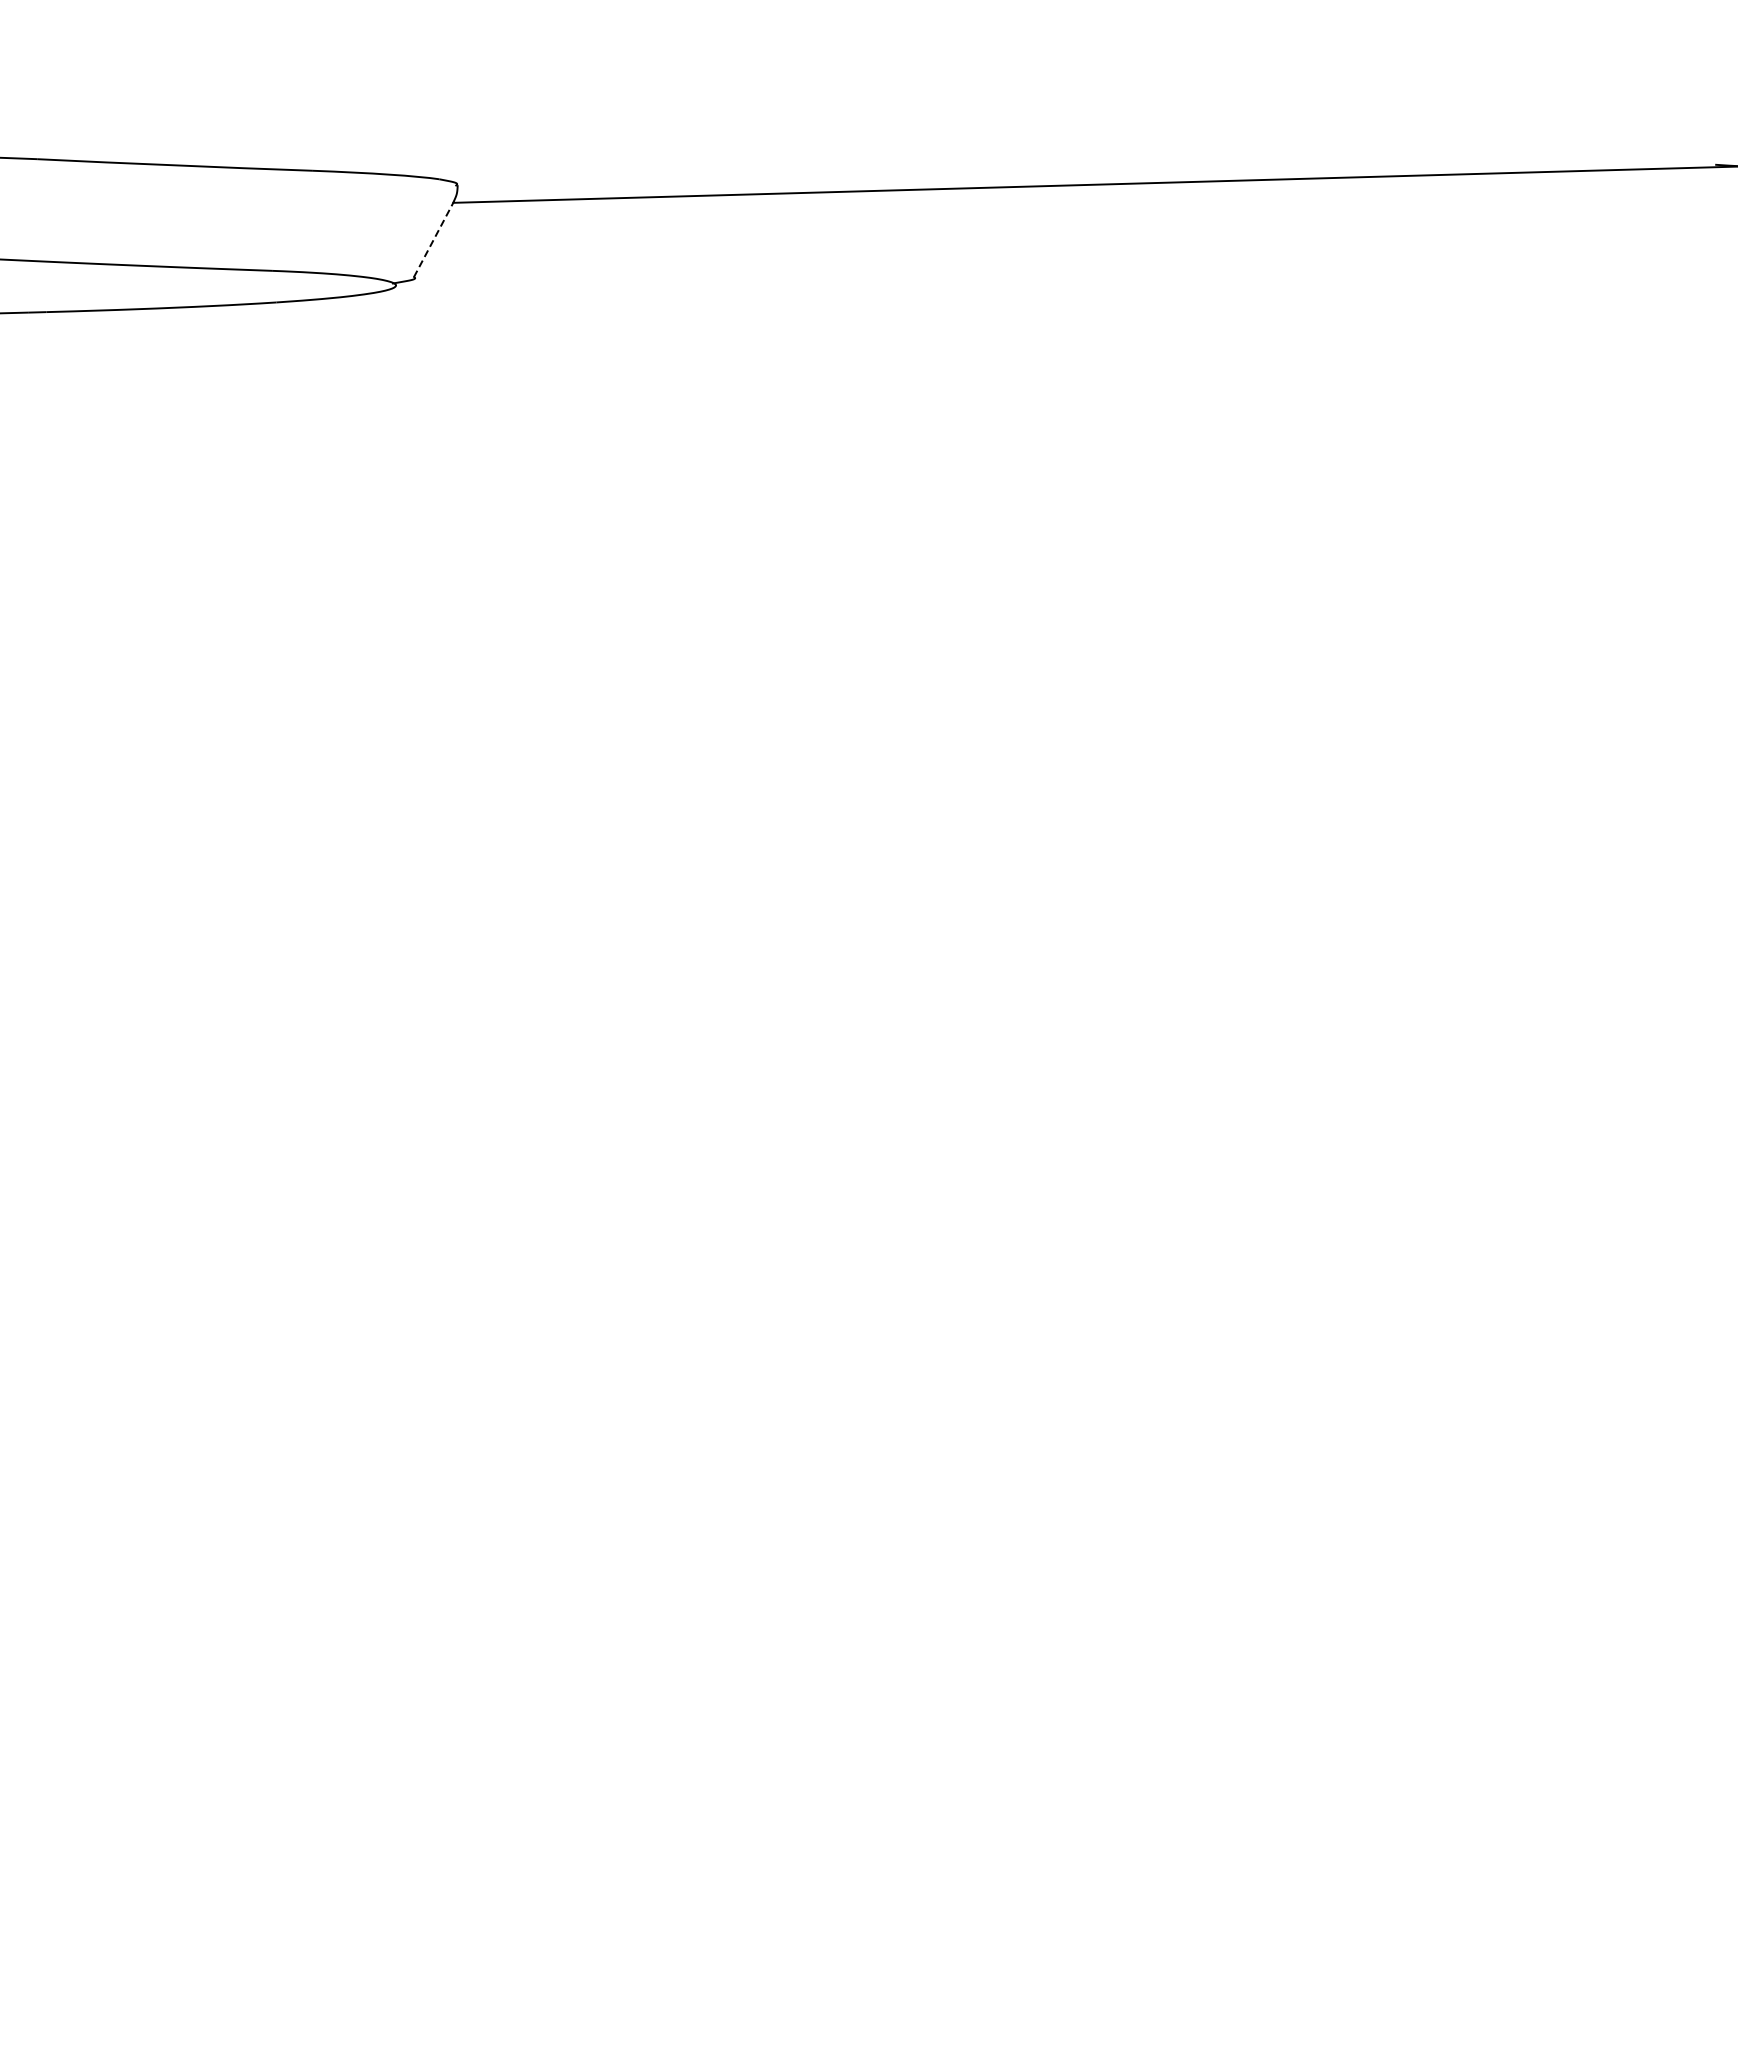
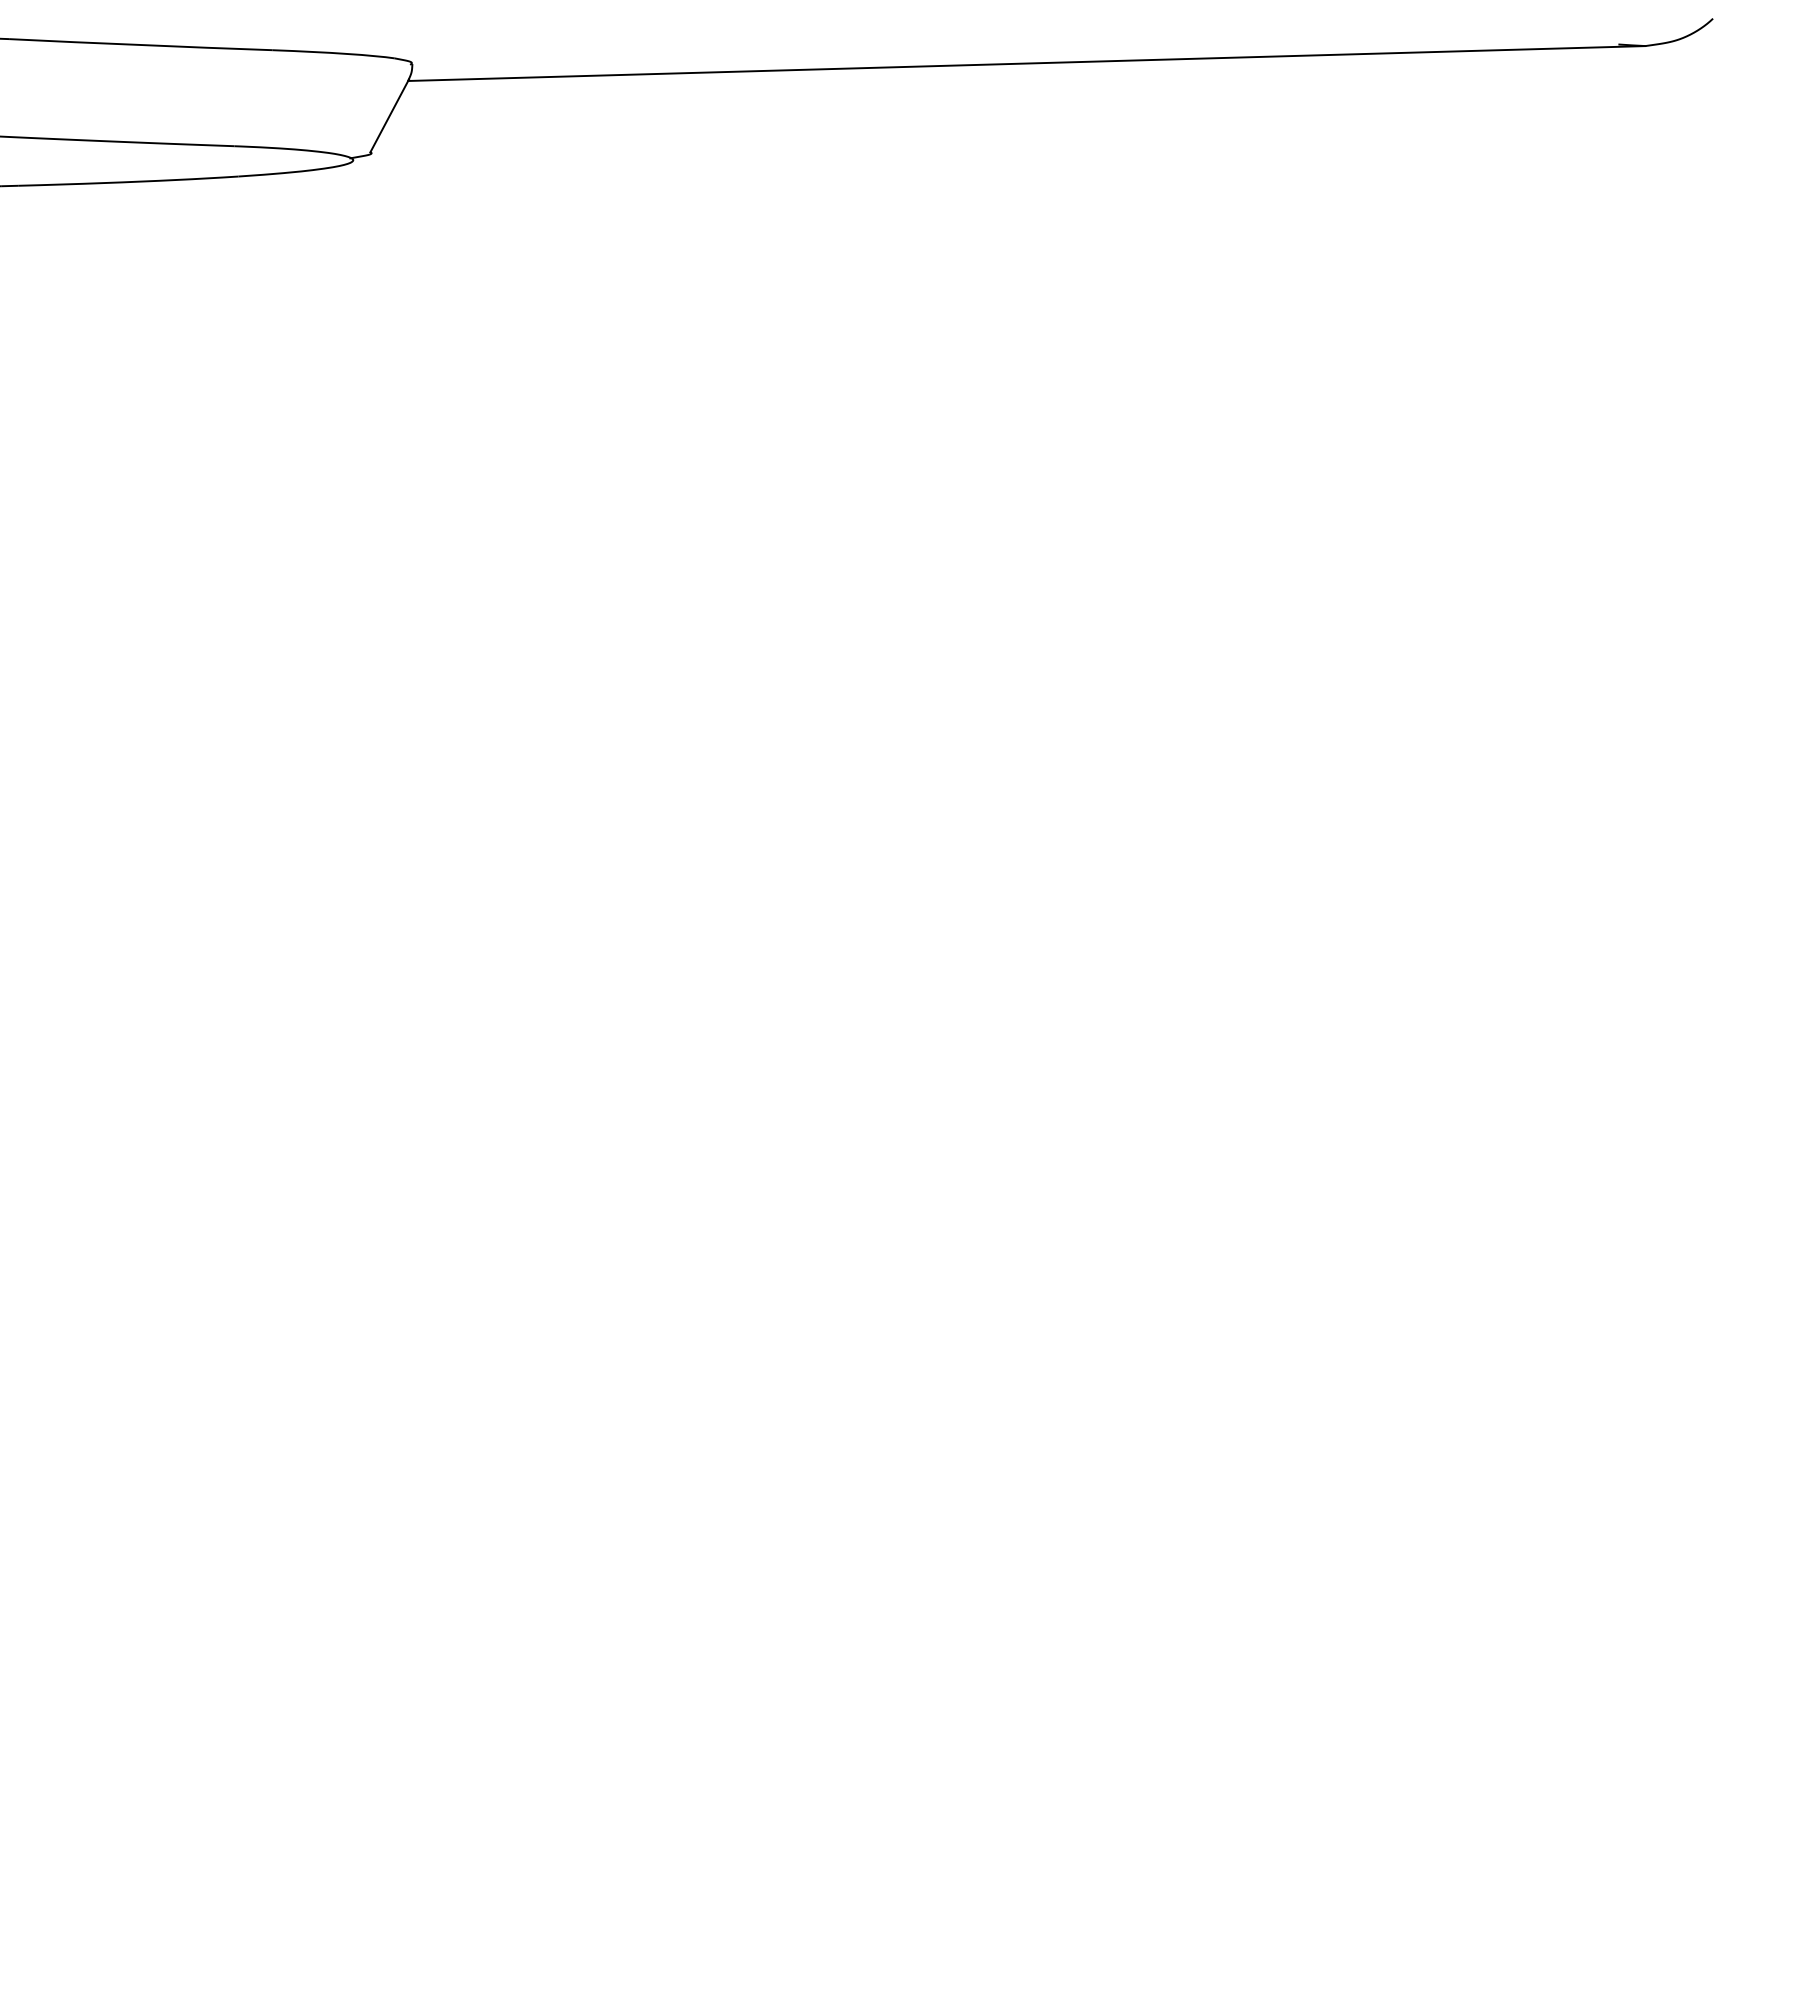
line: (433, 238) -> (389, 115), dashed -> solid

